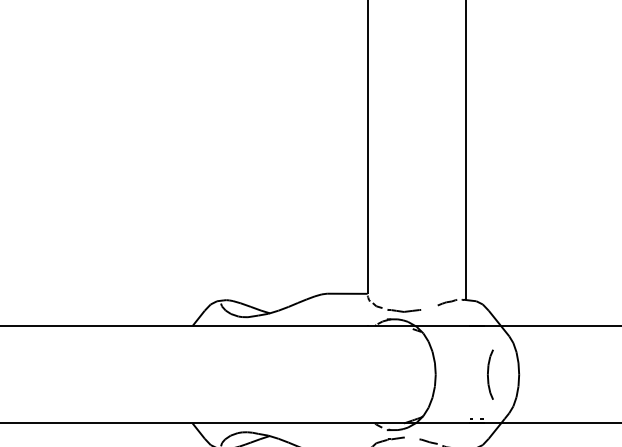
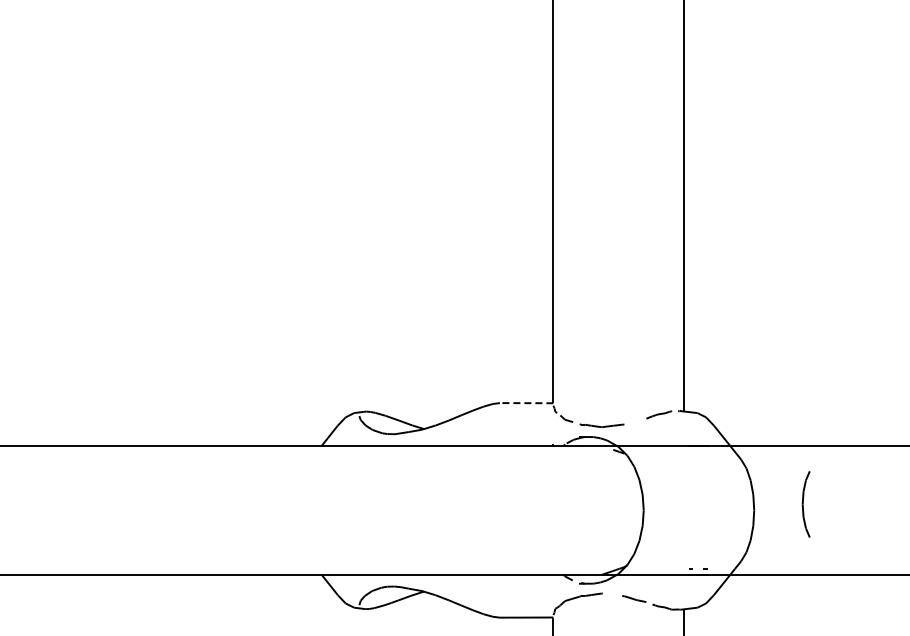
line: (347, 294) -> (526, 403), solid -> dashed
part: (489, 374) -> (805, 504), moved

